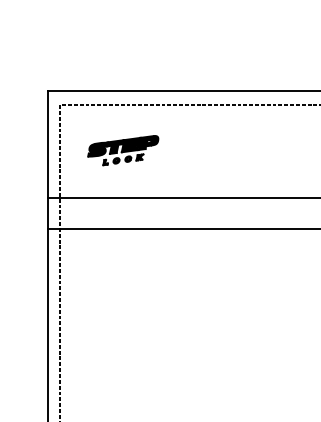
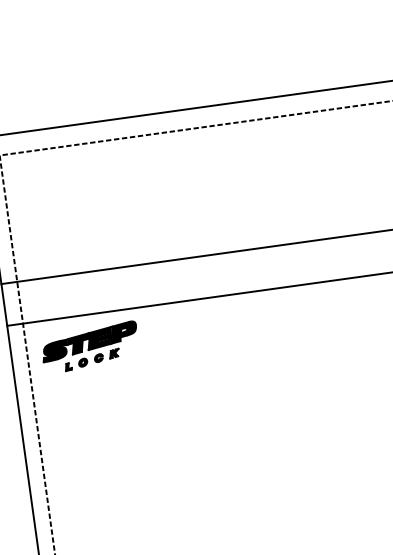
part: (123, 150) -> (90, 347), moved

